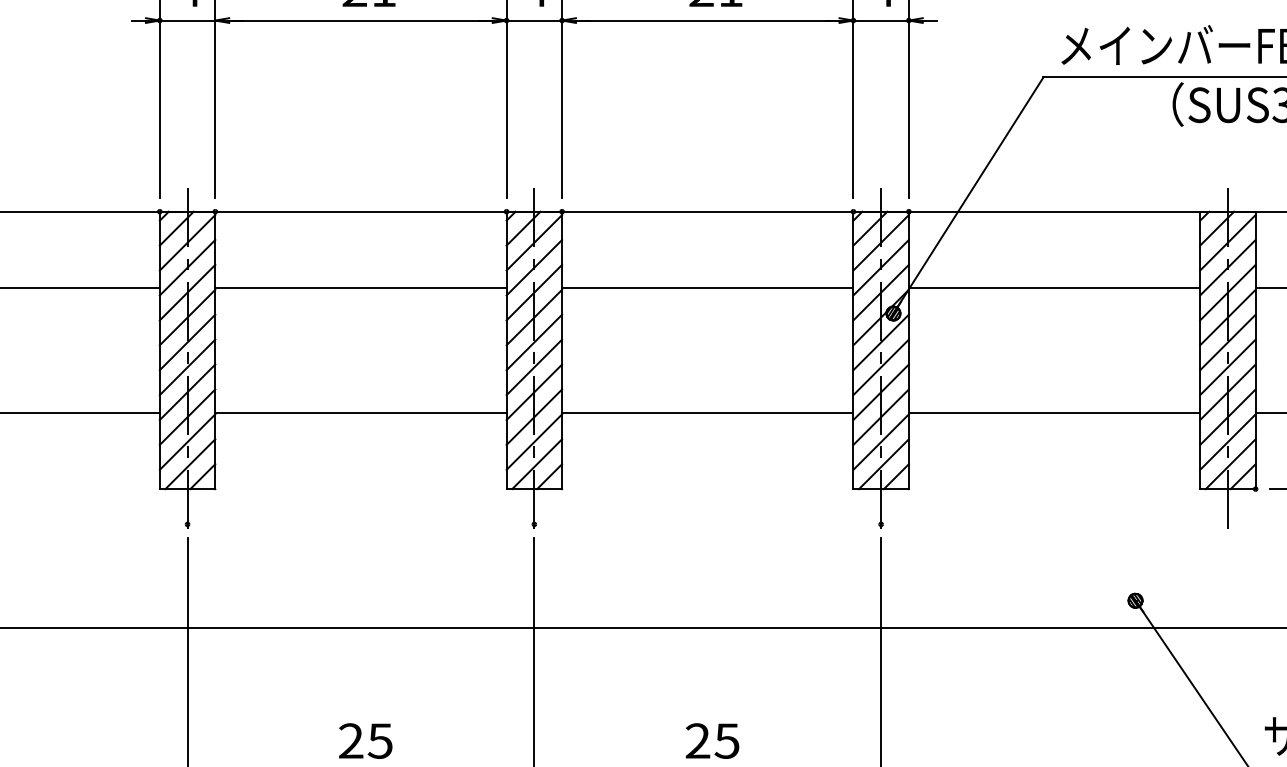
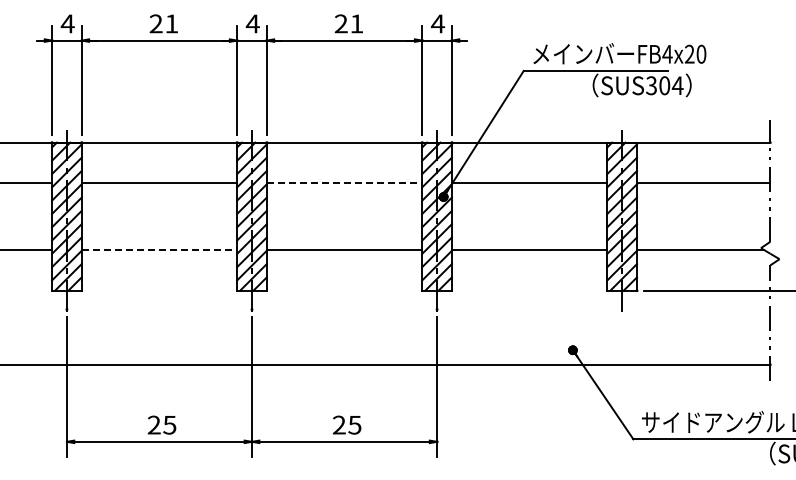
line: (707, 288) -> (344, 183), solid -> dashed
line: (361, 411) -> (159, 249), solid -> dashed

